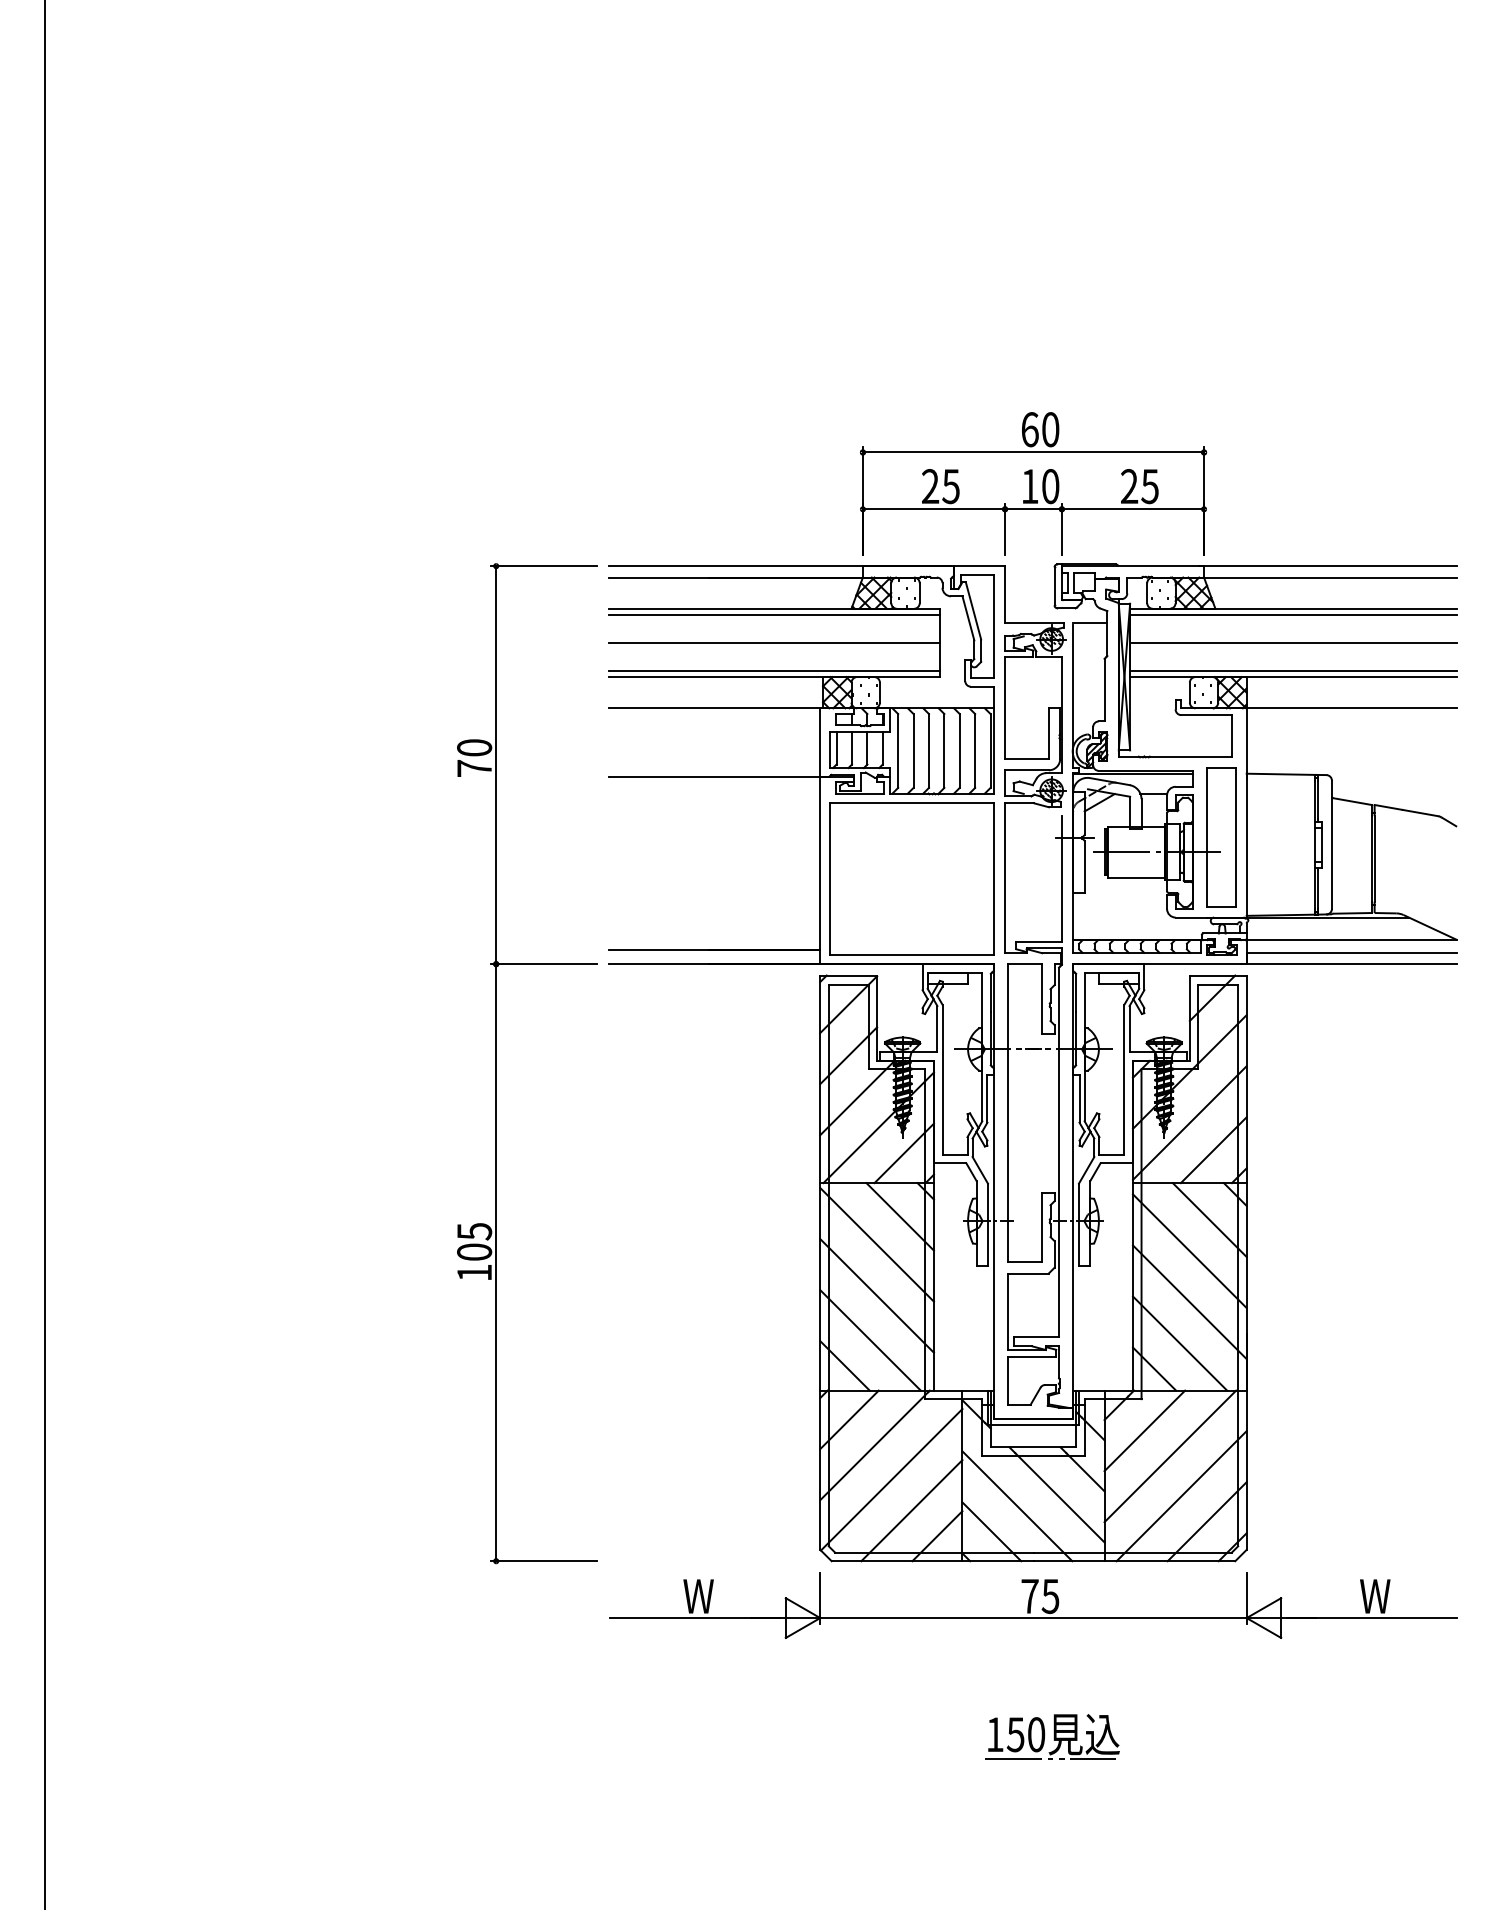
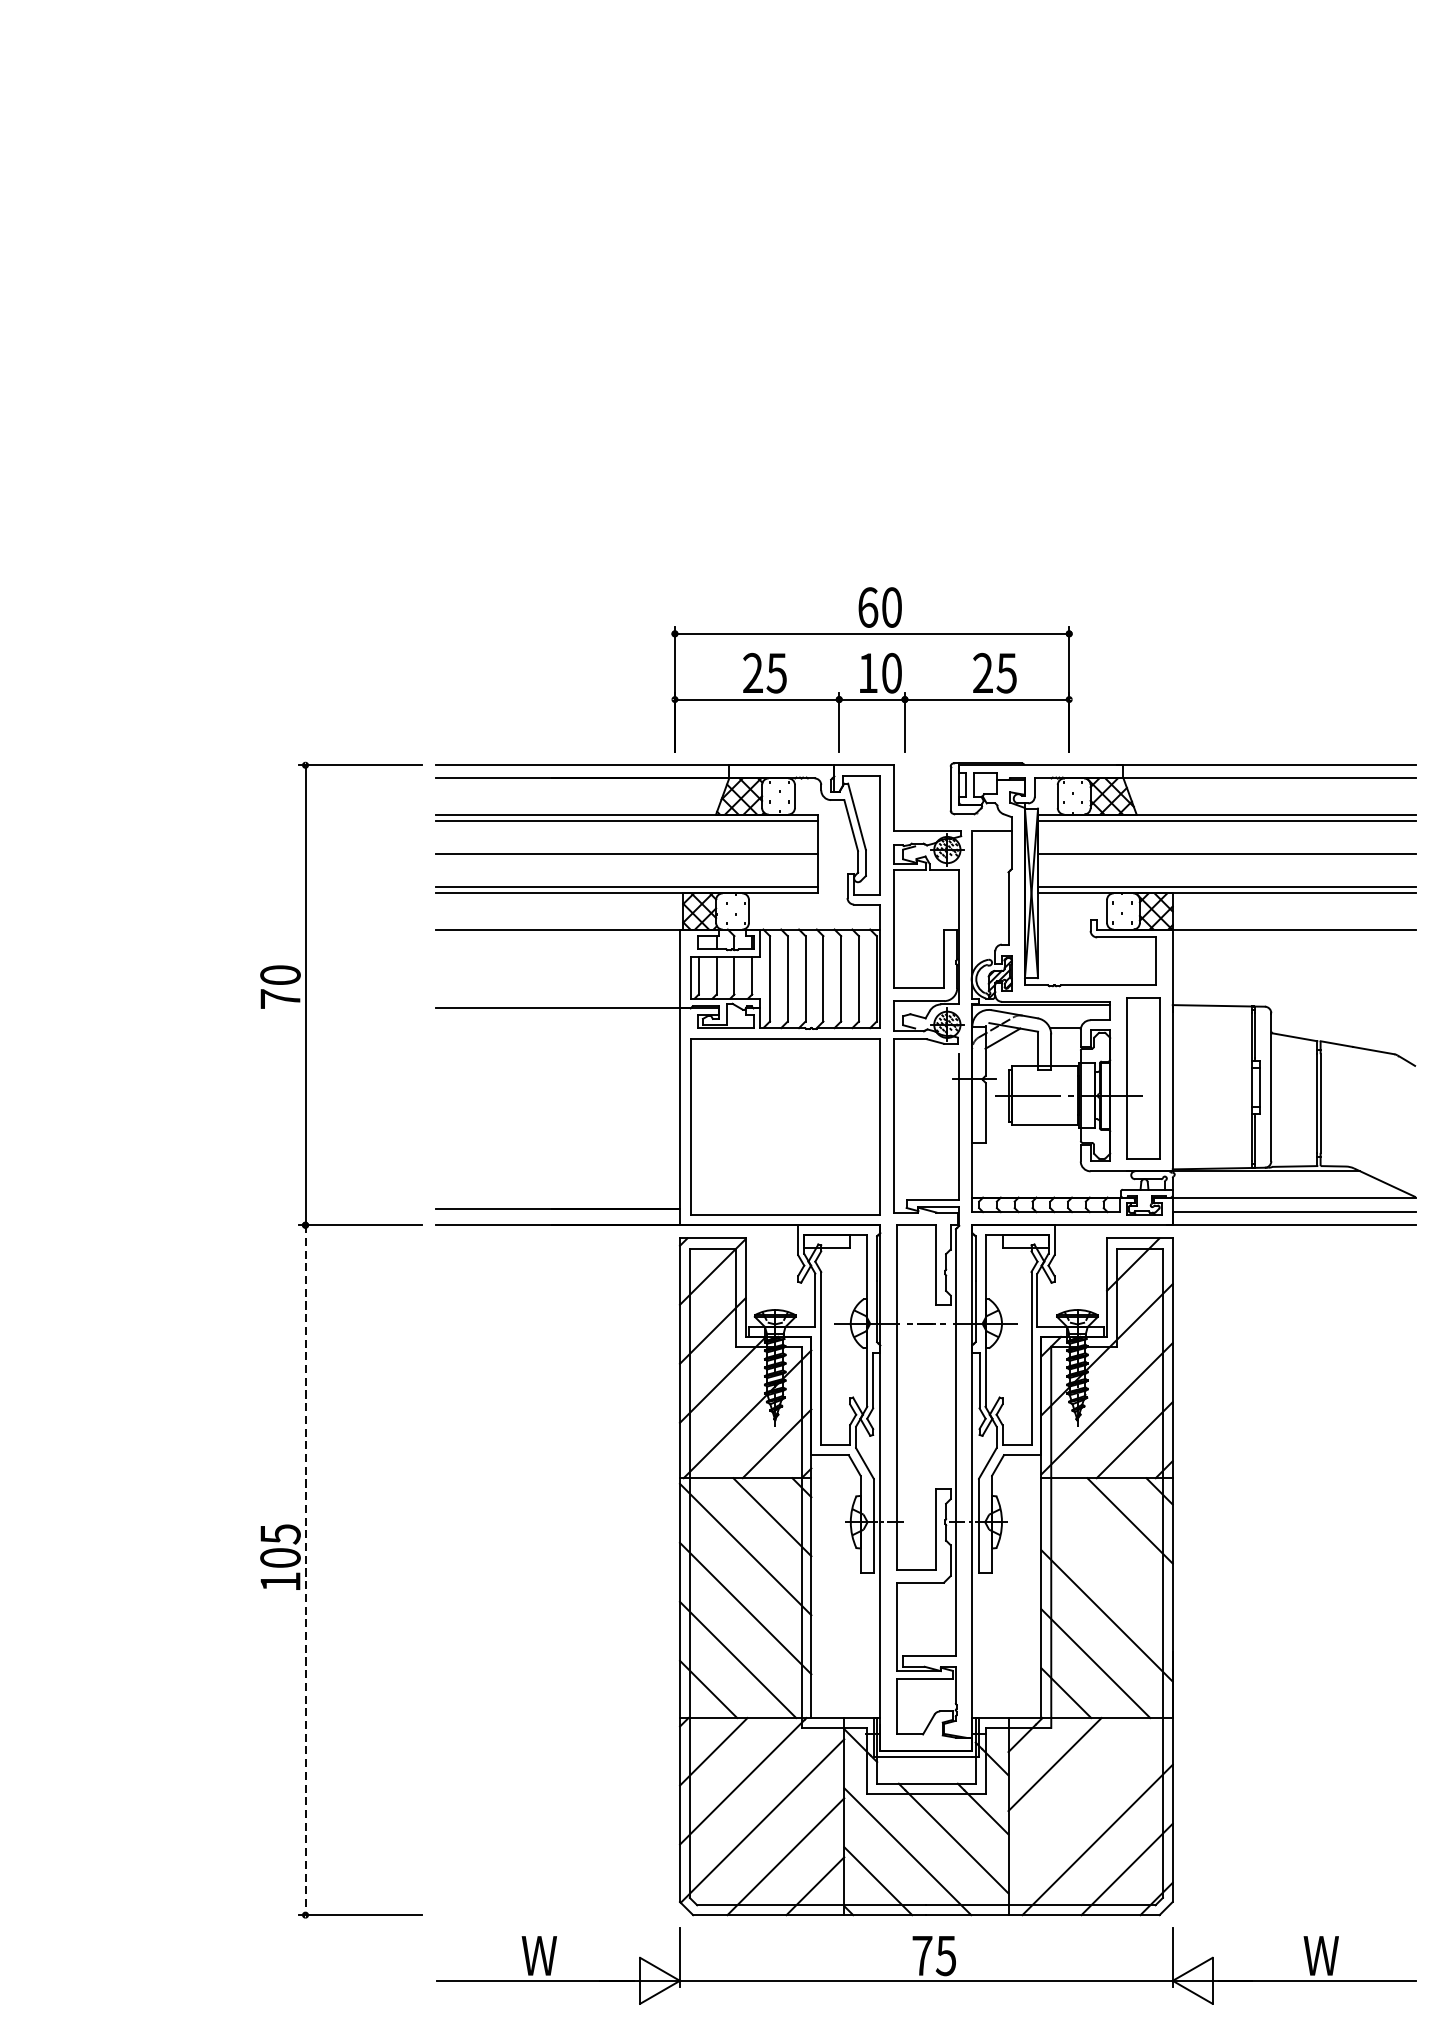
part: (1033, 483) -> (872, 669), moved
line: (1189, 1251) -> (1106, 1557), removed
line: (496, 1262) -> (305, 1569), solid -> dashed
line: (1170, 1456) -> (1084, 1794), removed

